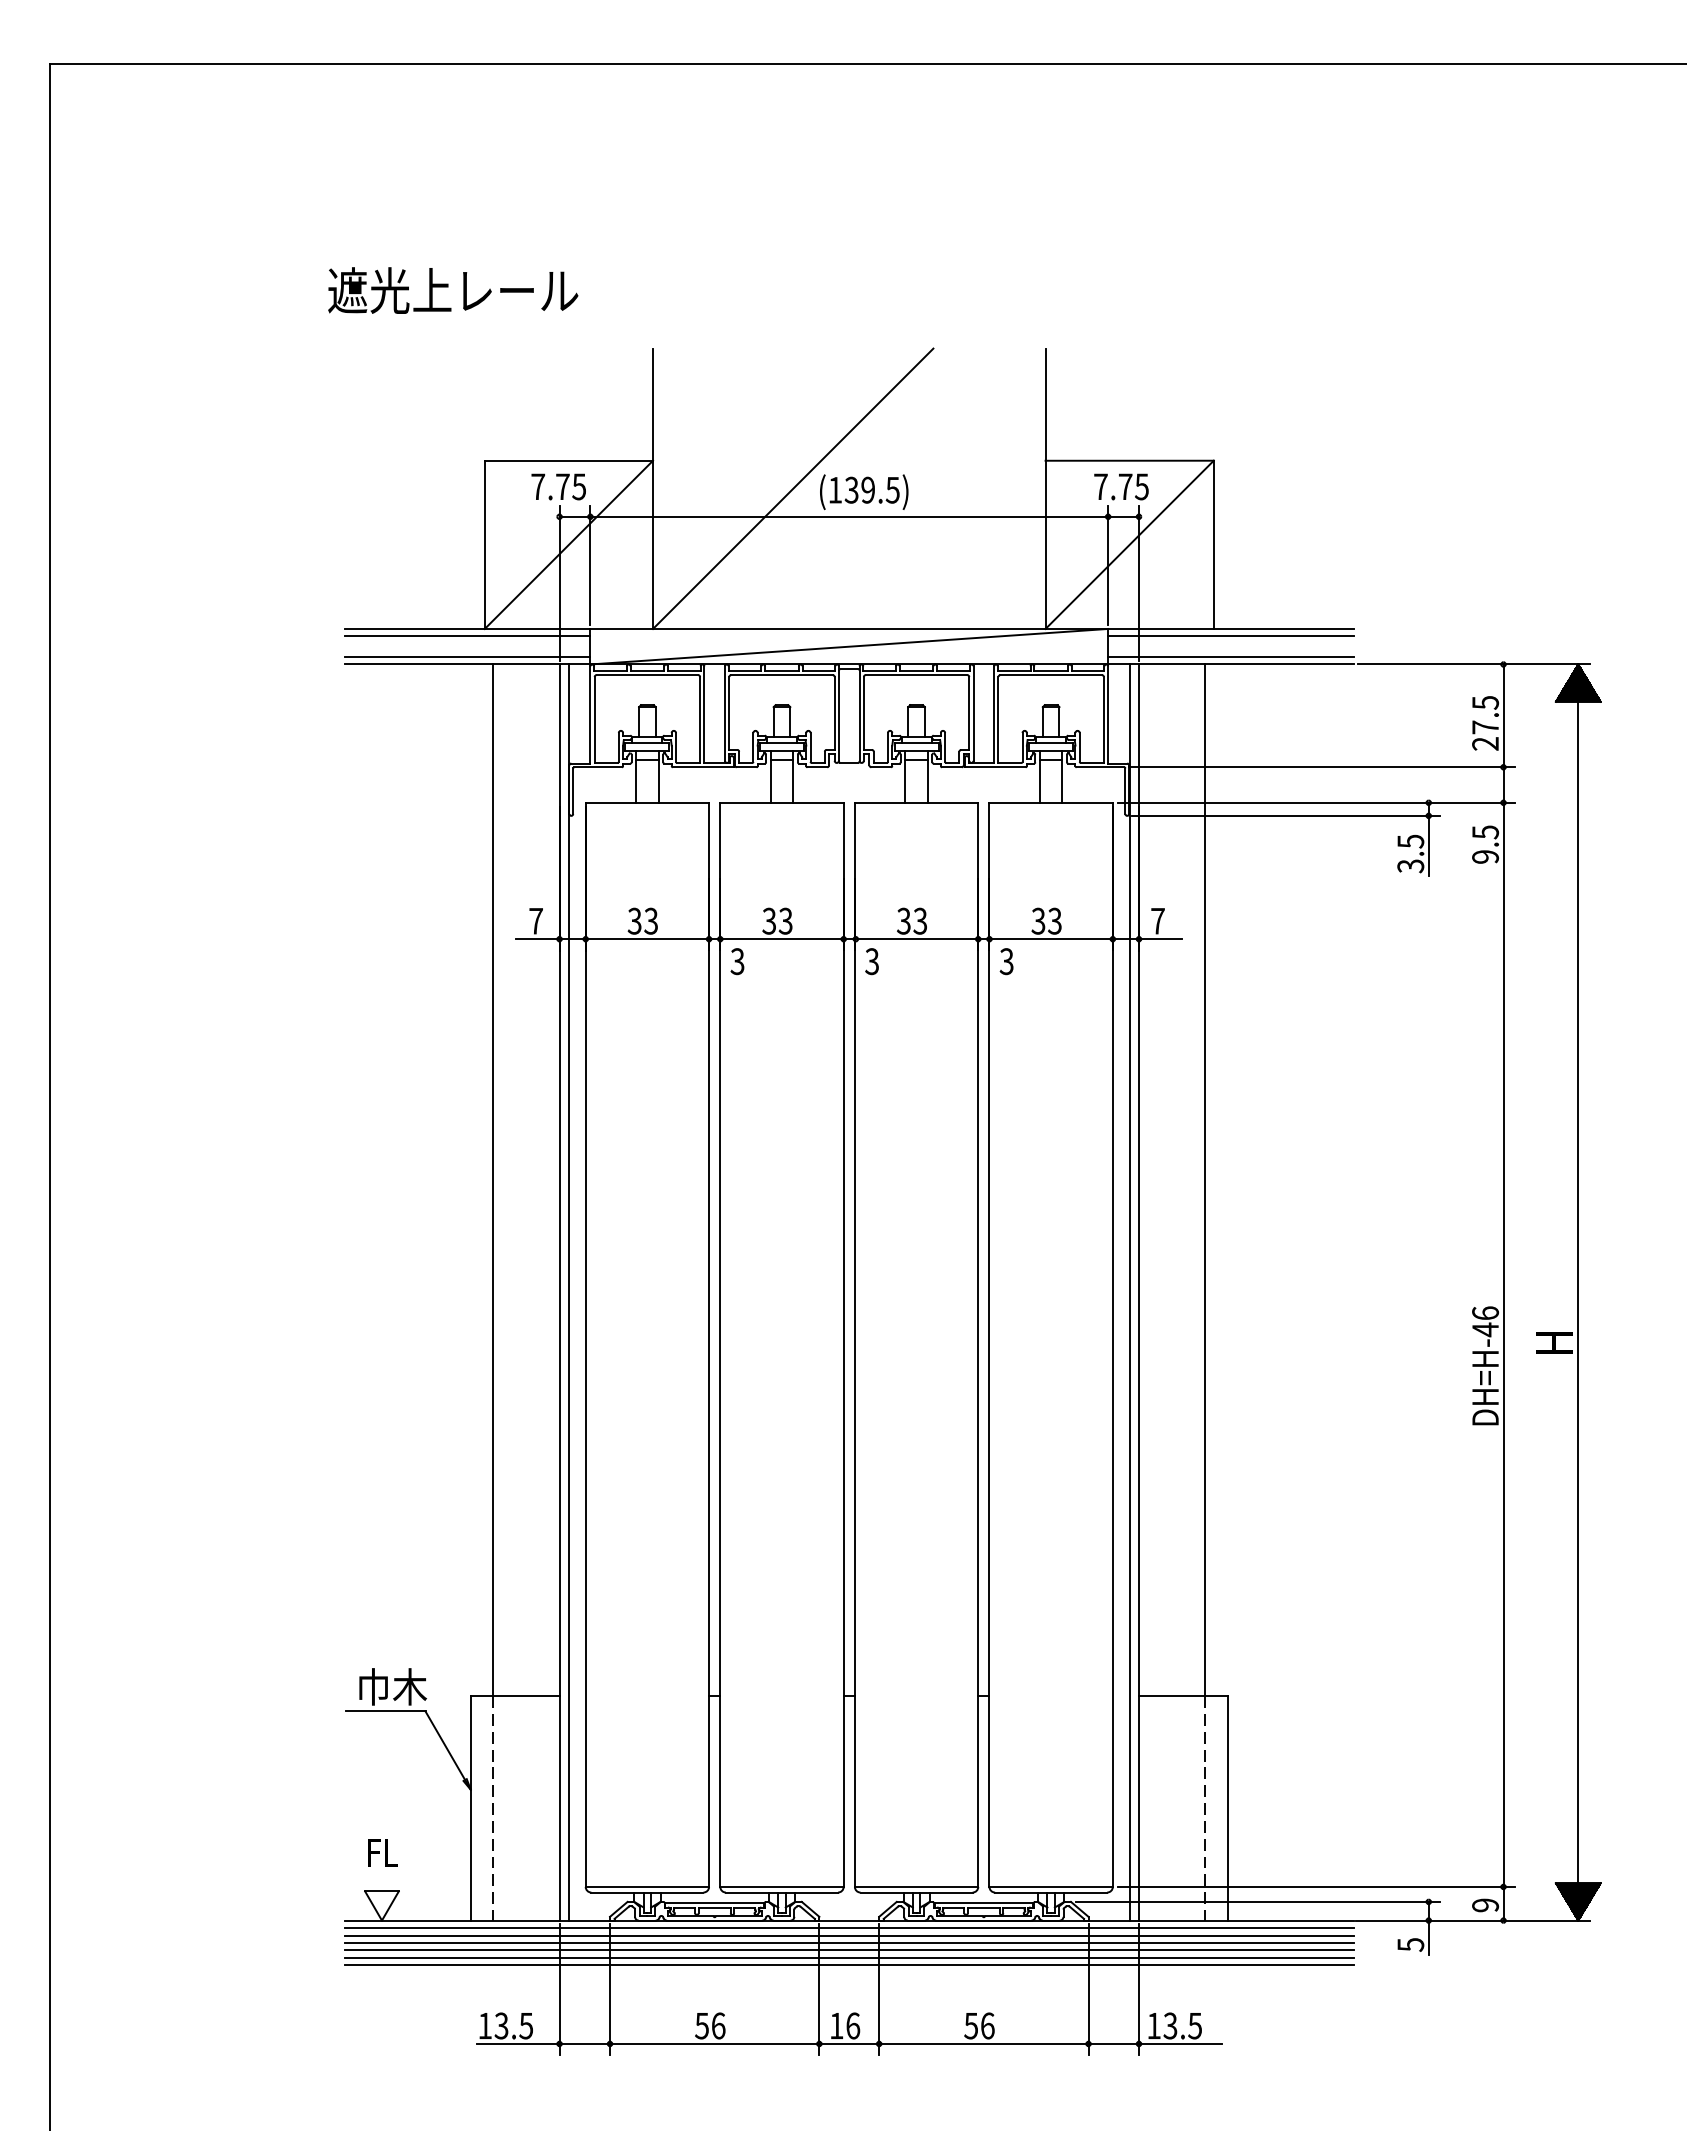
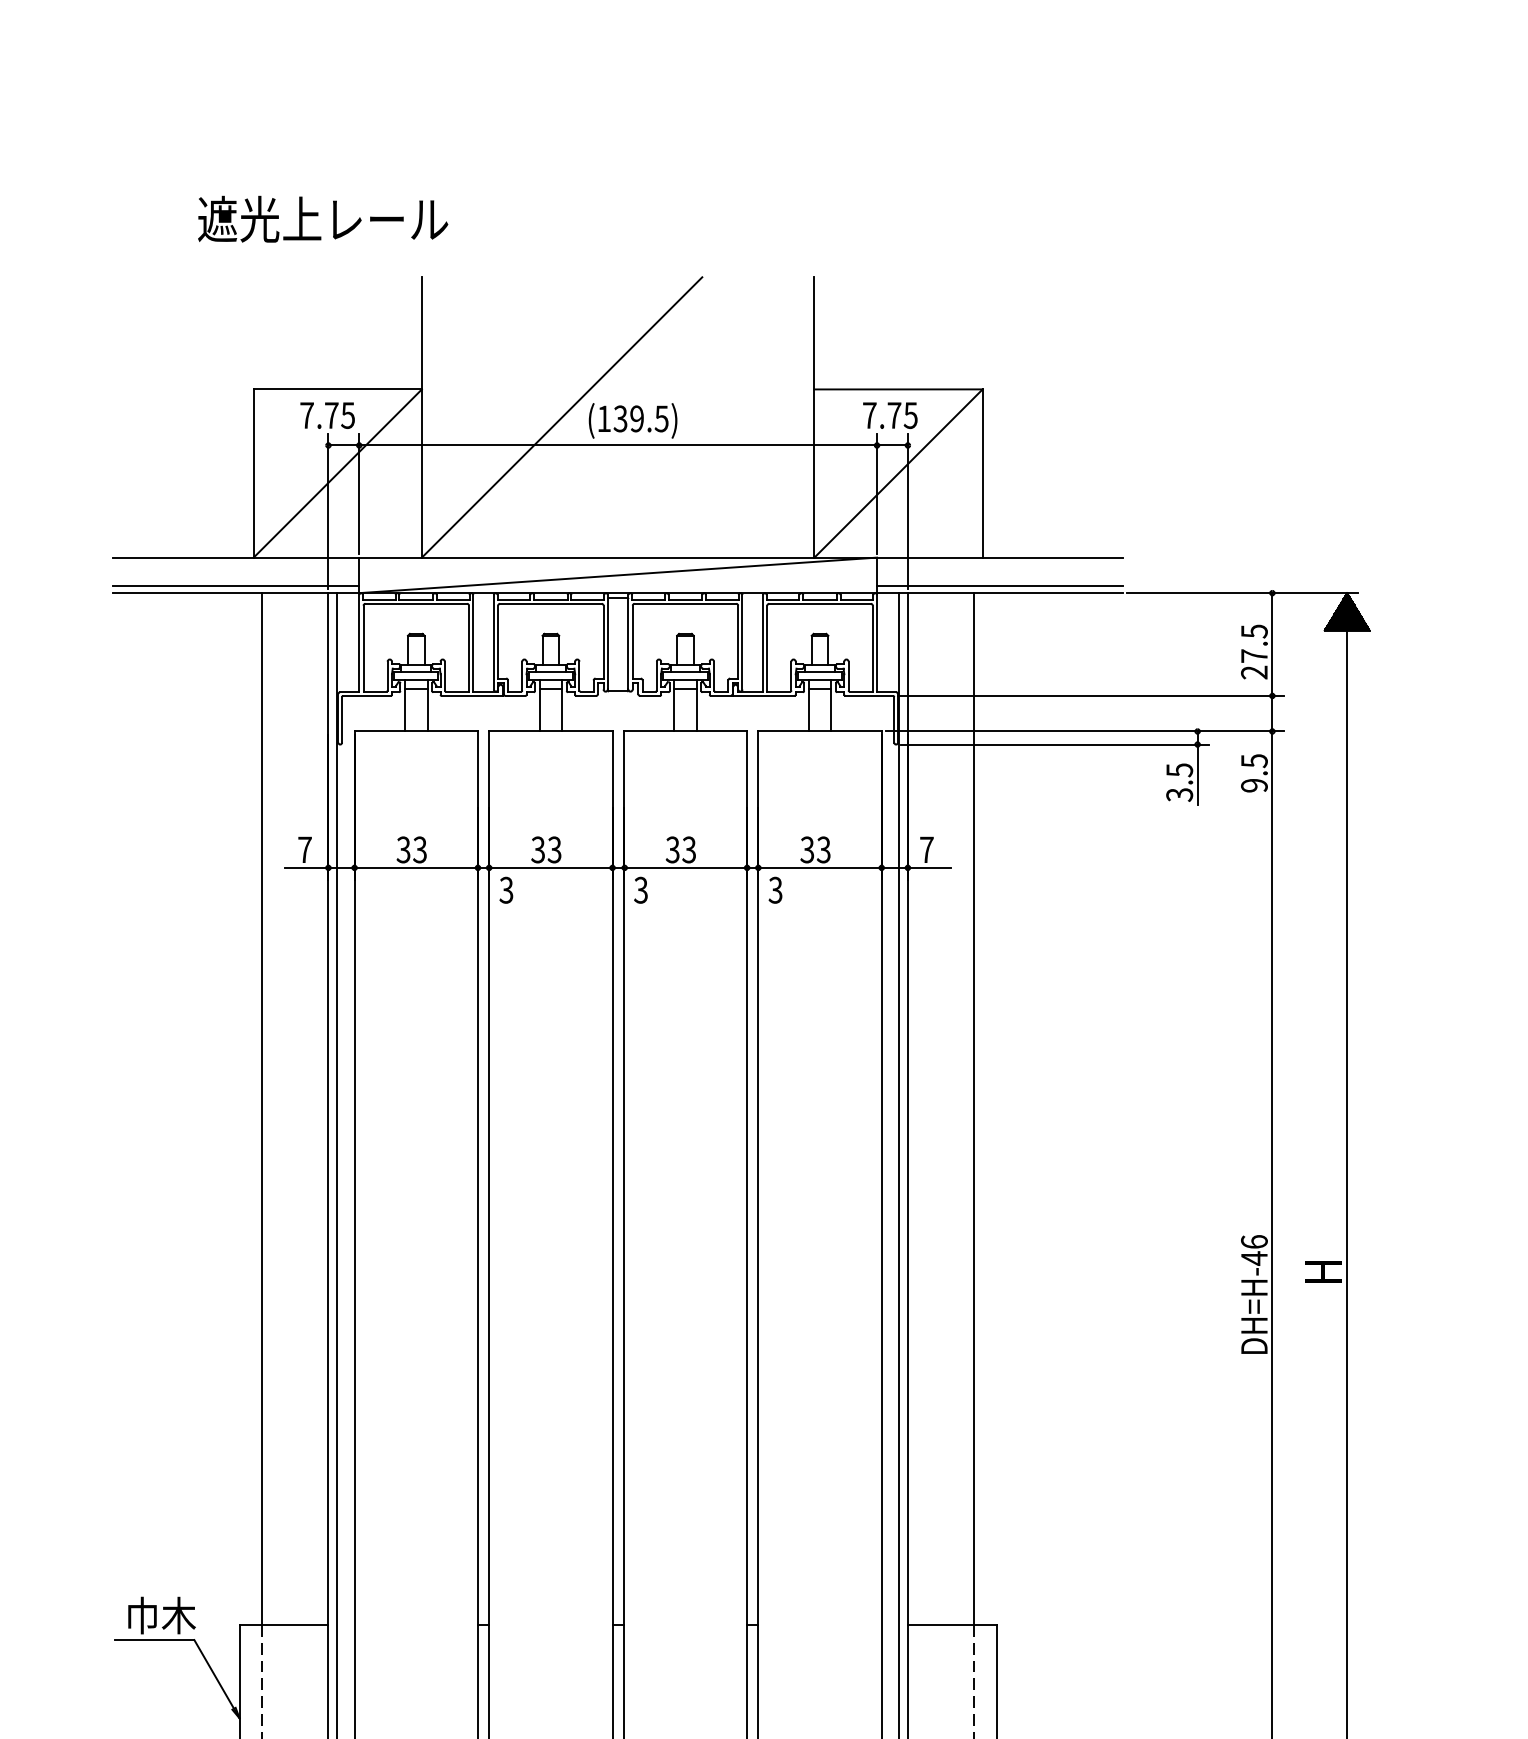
text: (453, 290) -> (323, 219), moved
line: (467, 636) -> (236, 565), removed
line: (1230, 636) -> (999, 565), removed

